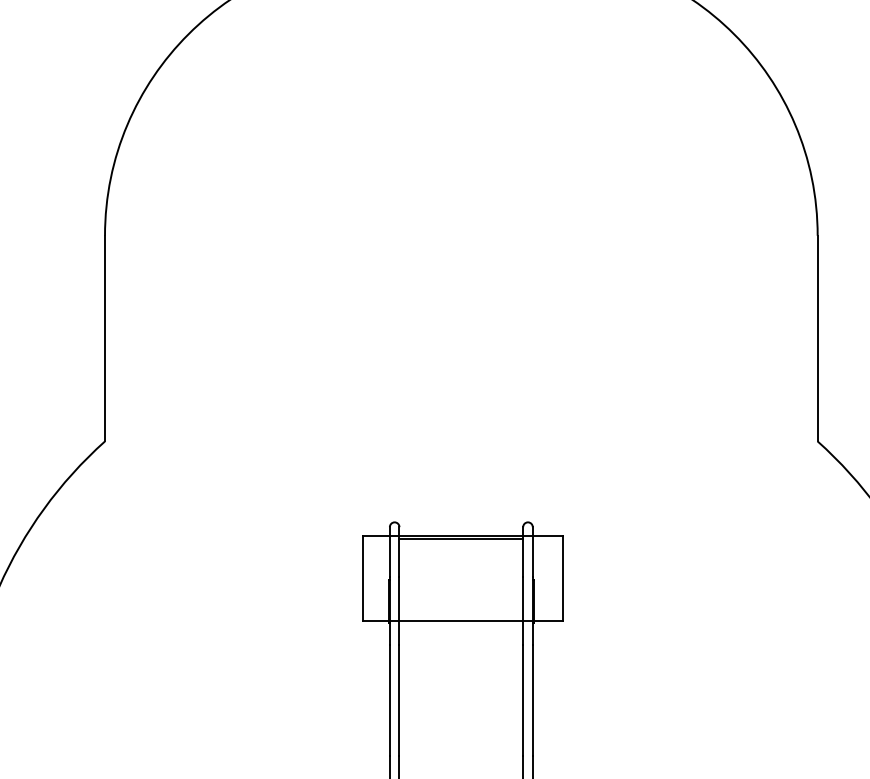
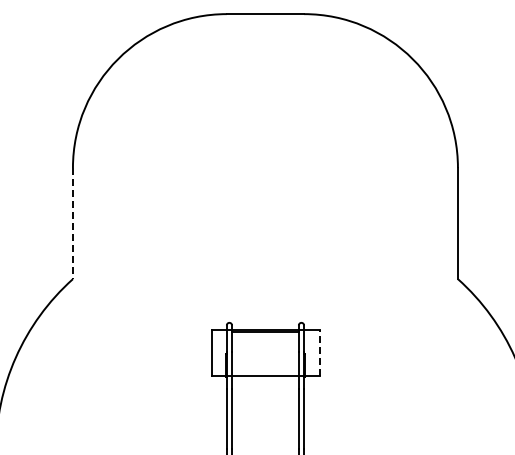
line: (104, 338) -> (72, 223), solid -> dashed
line: (563, 577) -> (320, 352), solid -> dashed

